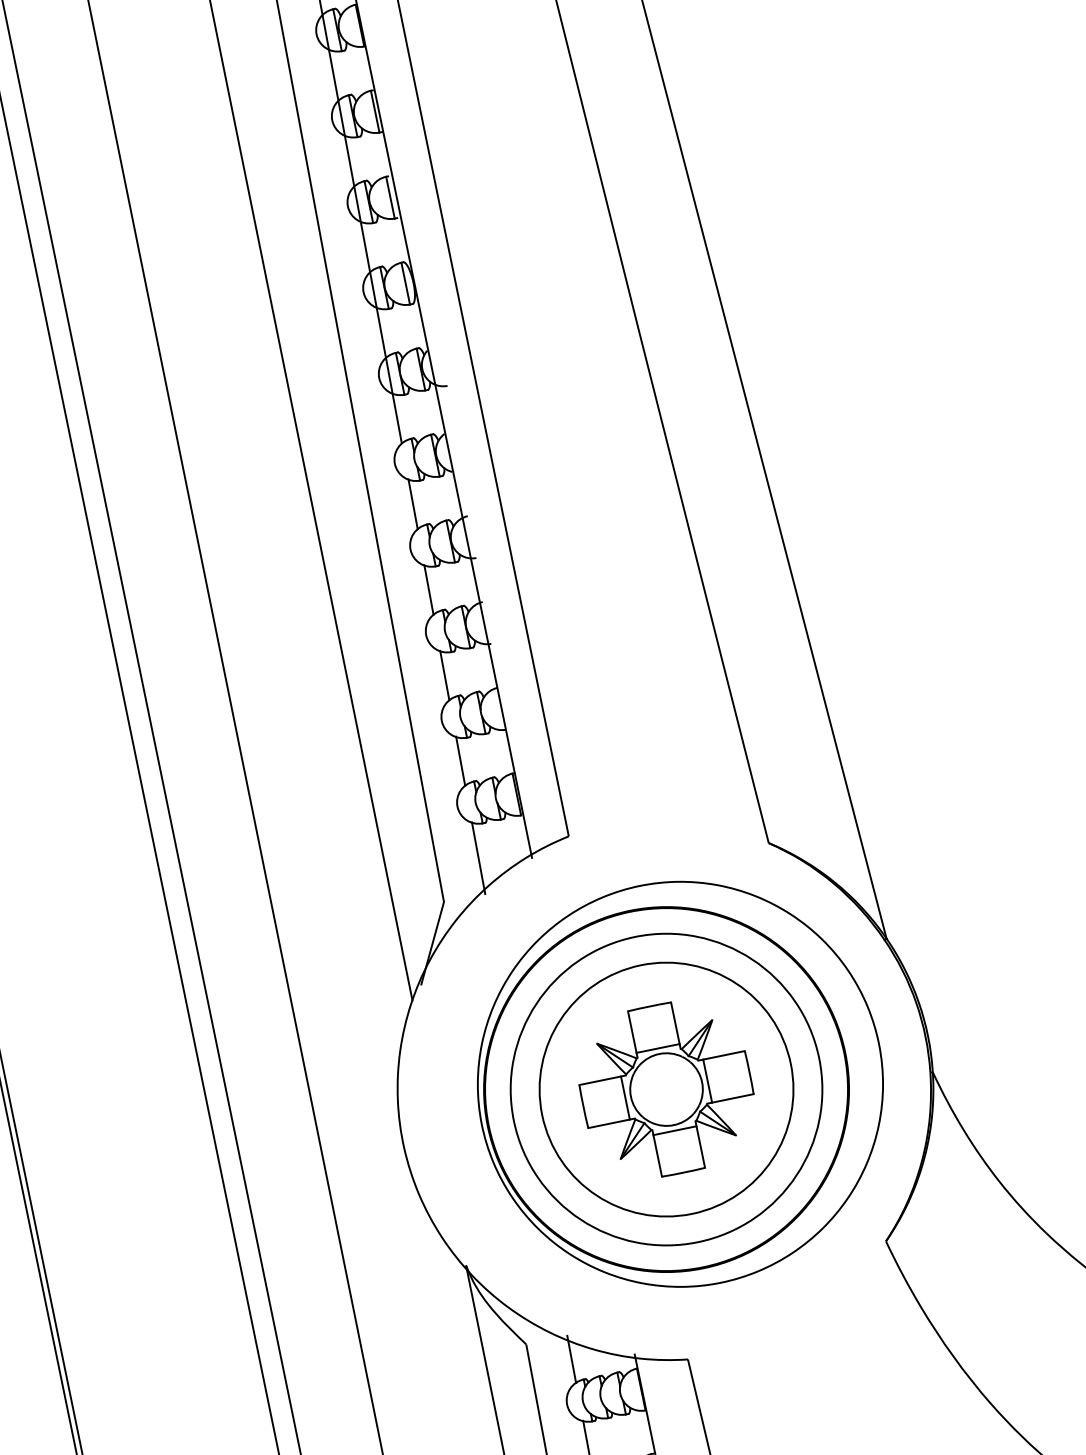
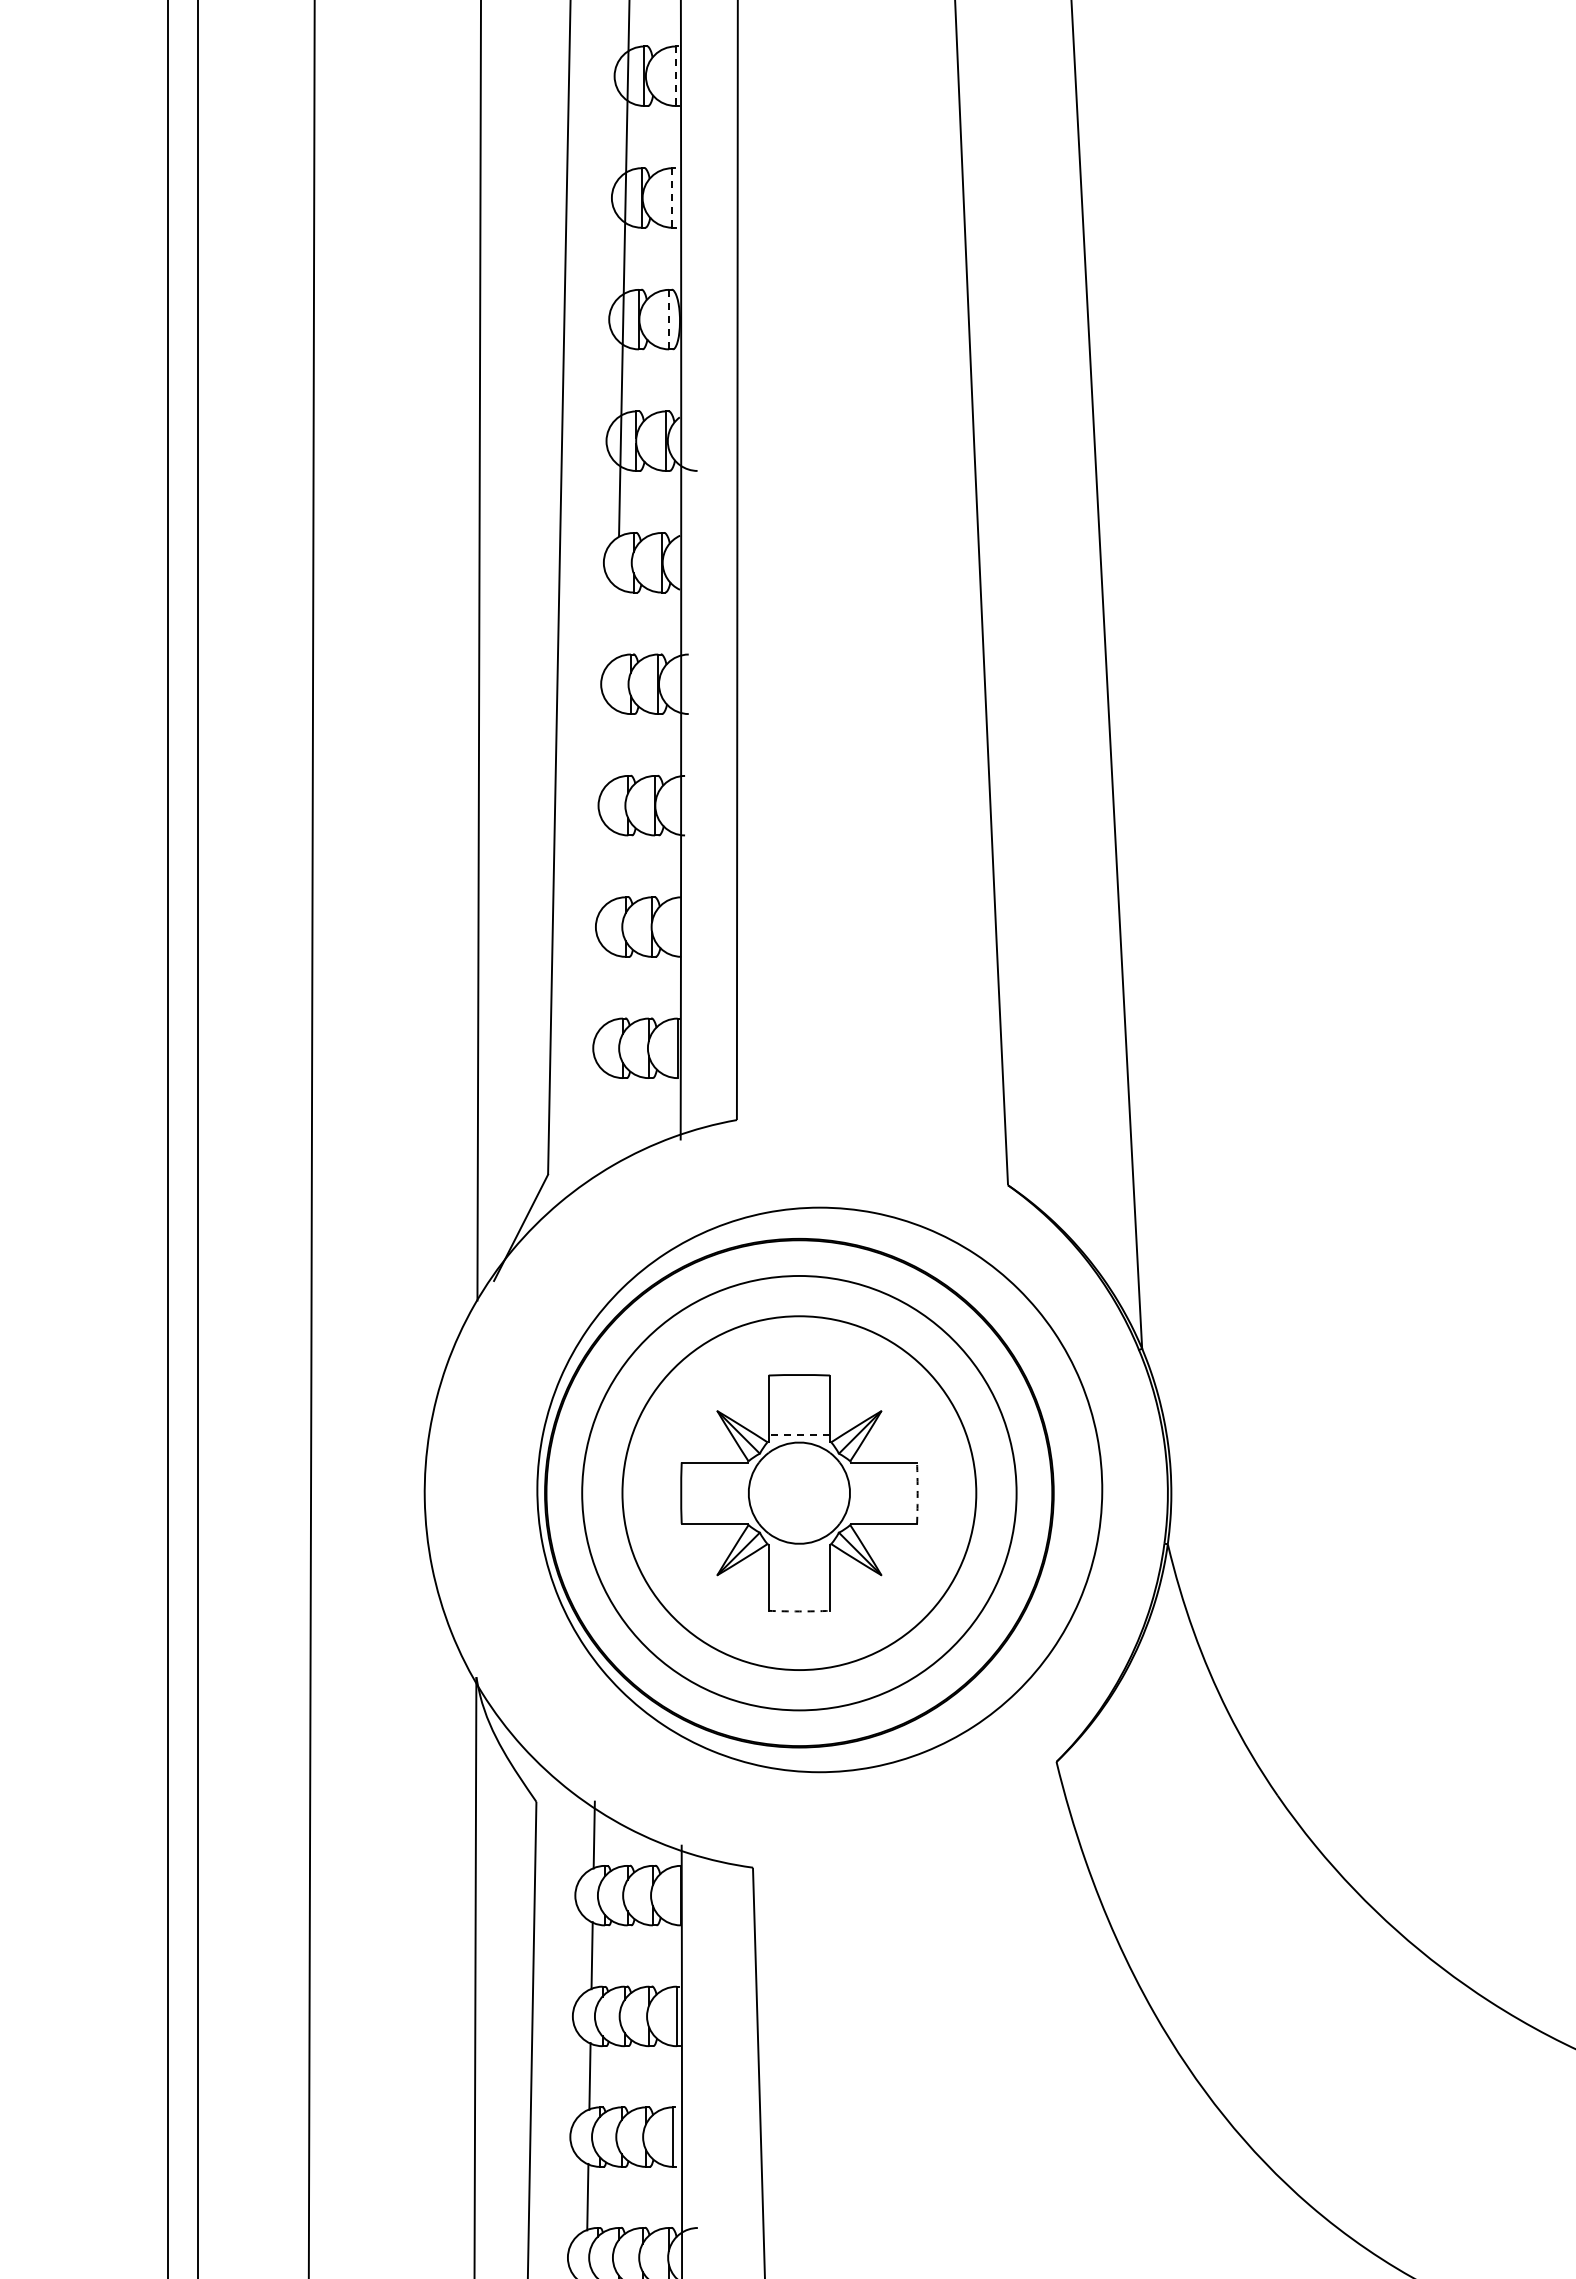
line: (375, 111) -> (675, 76), solid -> dashed
line: (390, 197) -> (672, 197), solid -> dashed
line: (405, 283) -> (669, 319), solid -> dashed
line: (413, 503) -> (617, 622), removed
line: (428, 590) -> (614, 744), removed
line: (444, 675) -> (612, 865), removed
line: (460, 760) -> (609, 986), removed
line: (478, 858) -> (607, 1124), removed
line: (658, 1048) -> (799, 1434), solid -> dashed
arc: (749, 1072) -> (917, 1493), solid -> dashed
line: (707, 1080) -> (857, 1492), removed
line: (625, 1097) -> (740, 1492), removed
line: (675, 1130) -> (799, 1551), removed
arc: (683, 1172) -> (799, 1611), solid -> dashed

